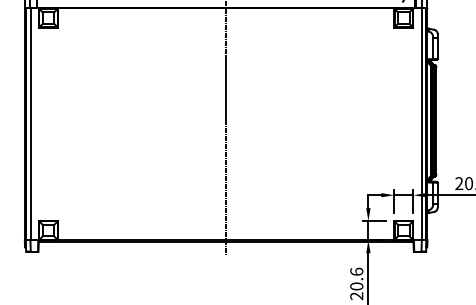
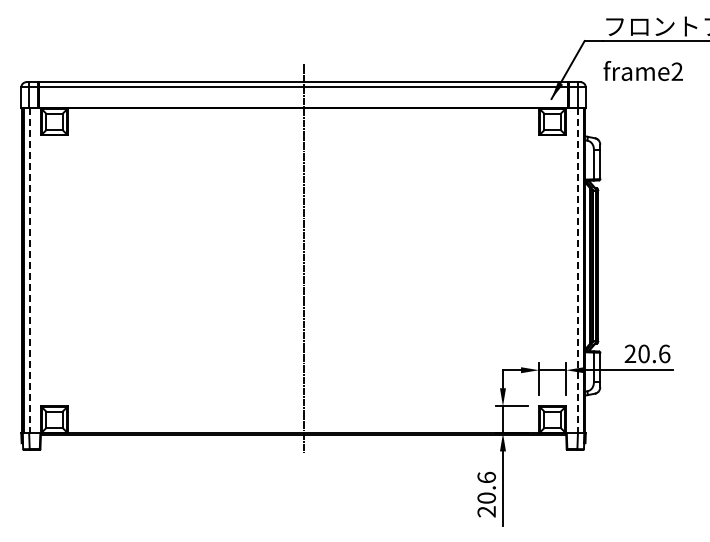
line: (30, 124) -> (29, 271), solid -> dashed
line: (421, 124) -> (577, 271), solid -> dashed

